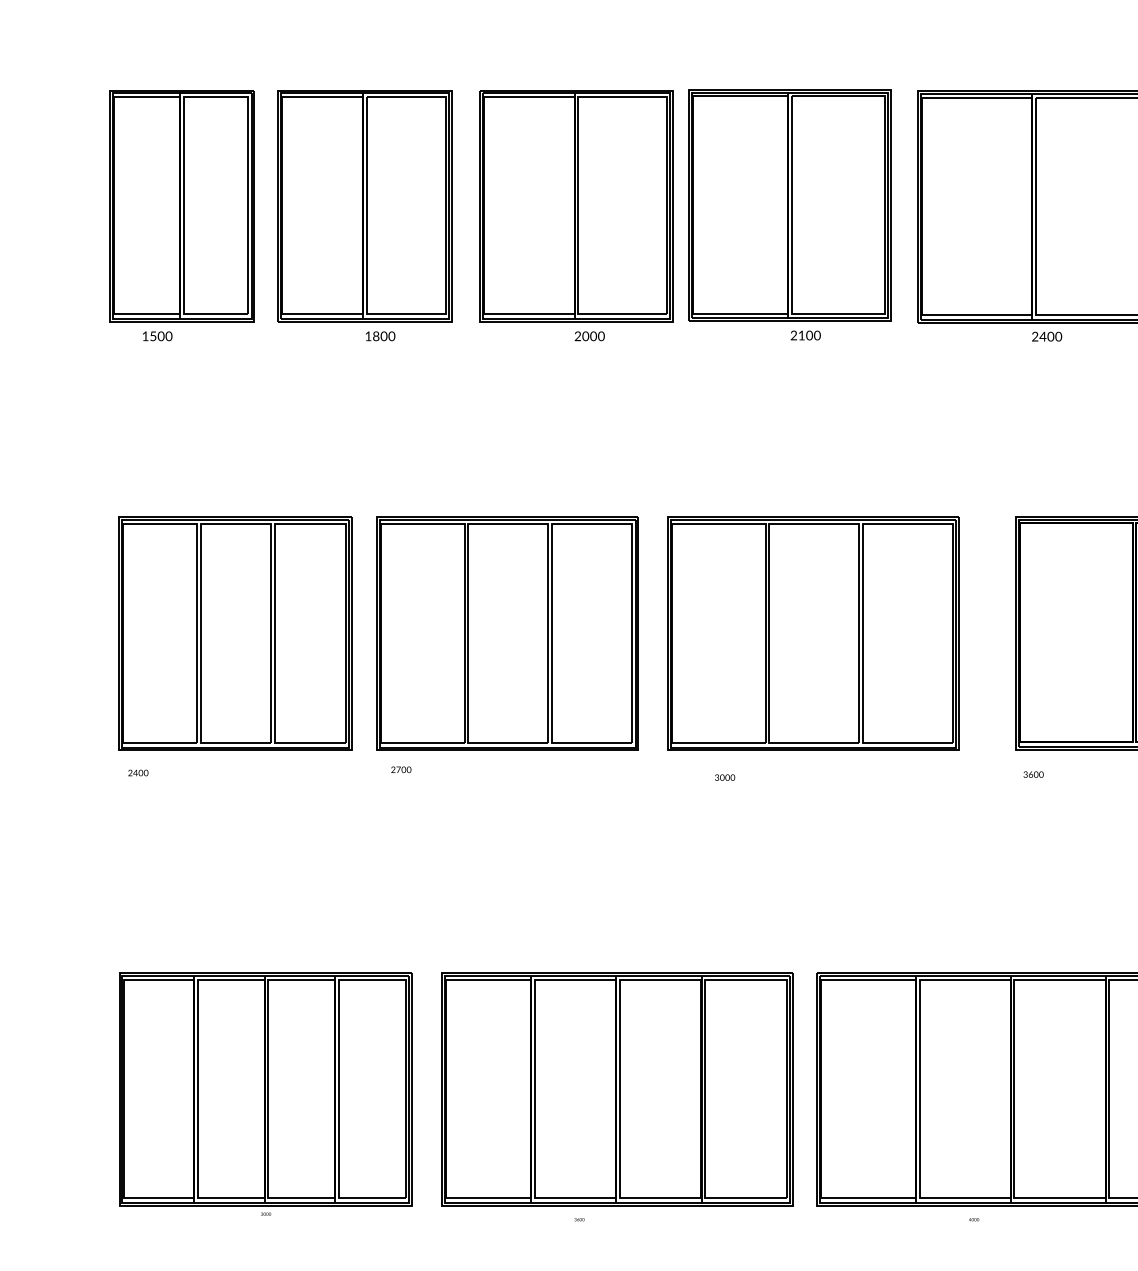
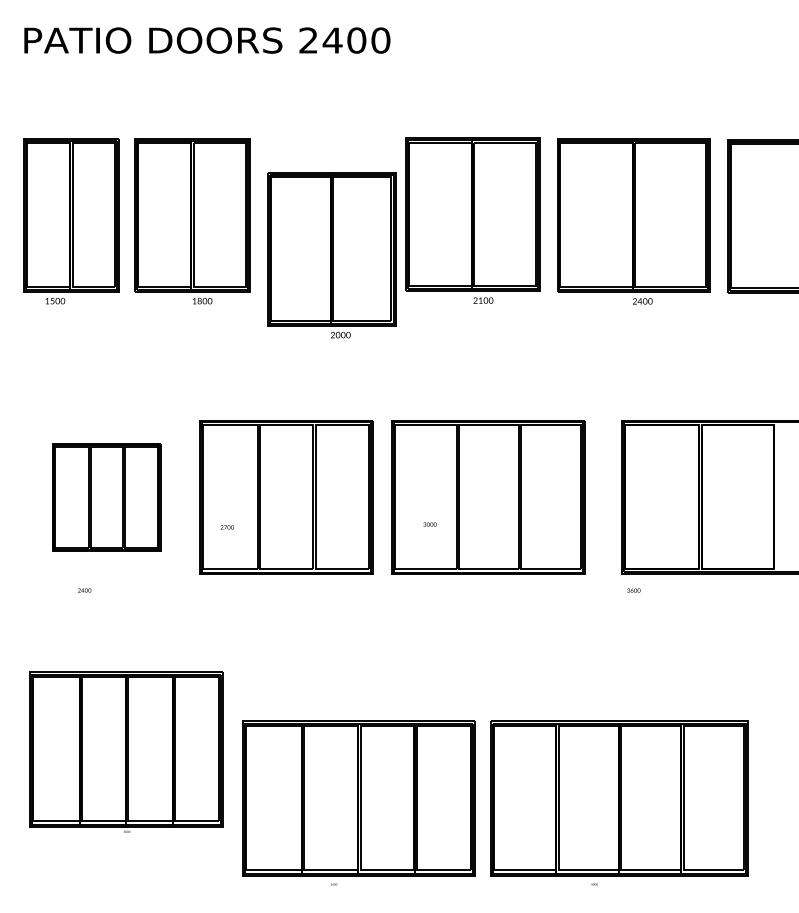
part: (575, 215) -> (331, 255), moved
part: (235, 633) -> (106, 497), size x0.7
text: (400, 769) -> (226, 527), moved
text: (138, 772) -> (84, 590), moved
text: (724, 777) -> (429, 524), moved
part: (265, 1092) -> (126, 751), moved

